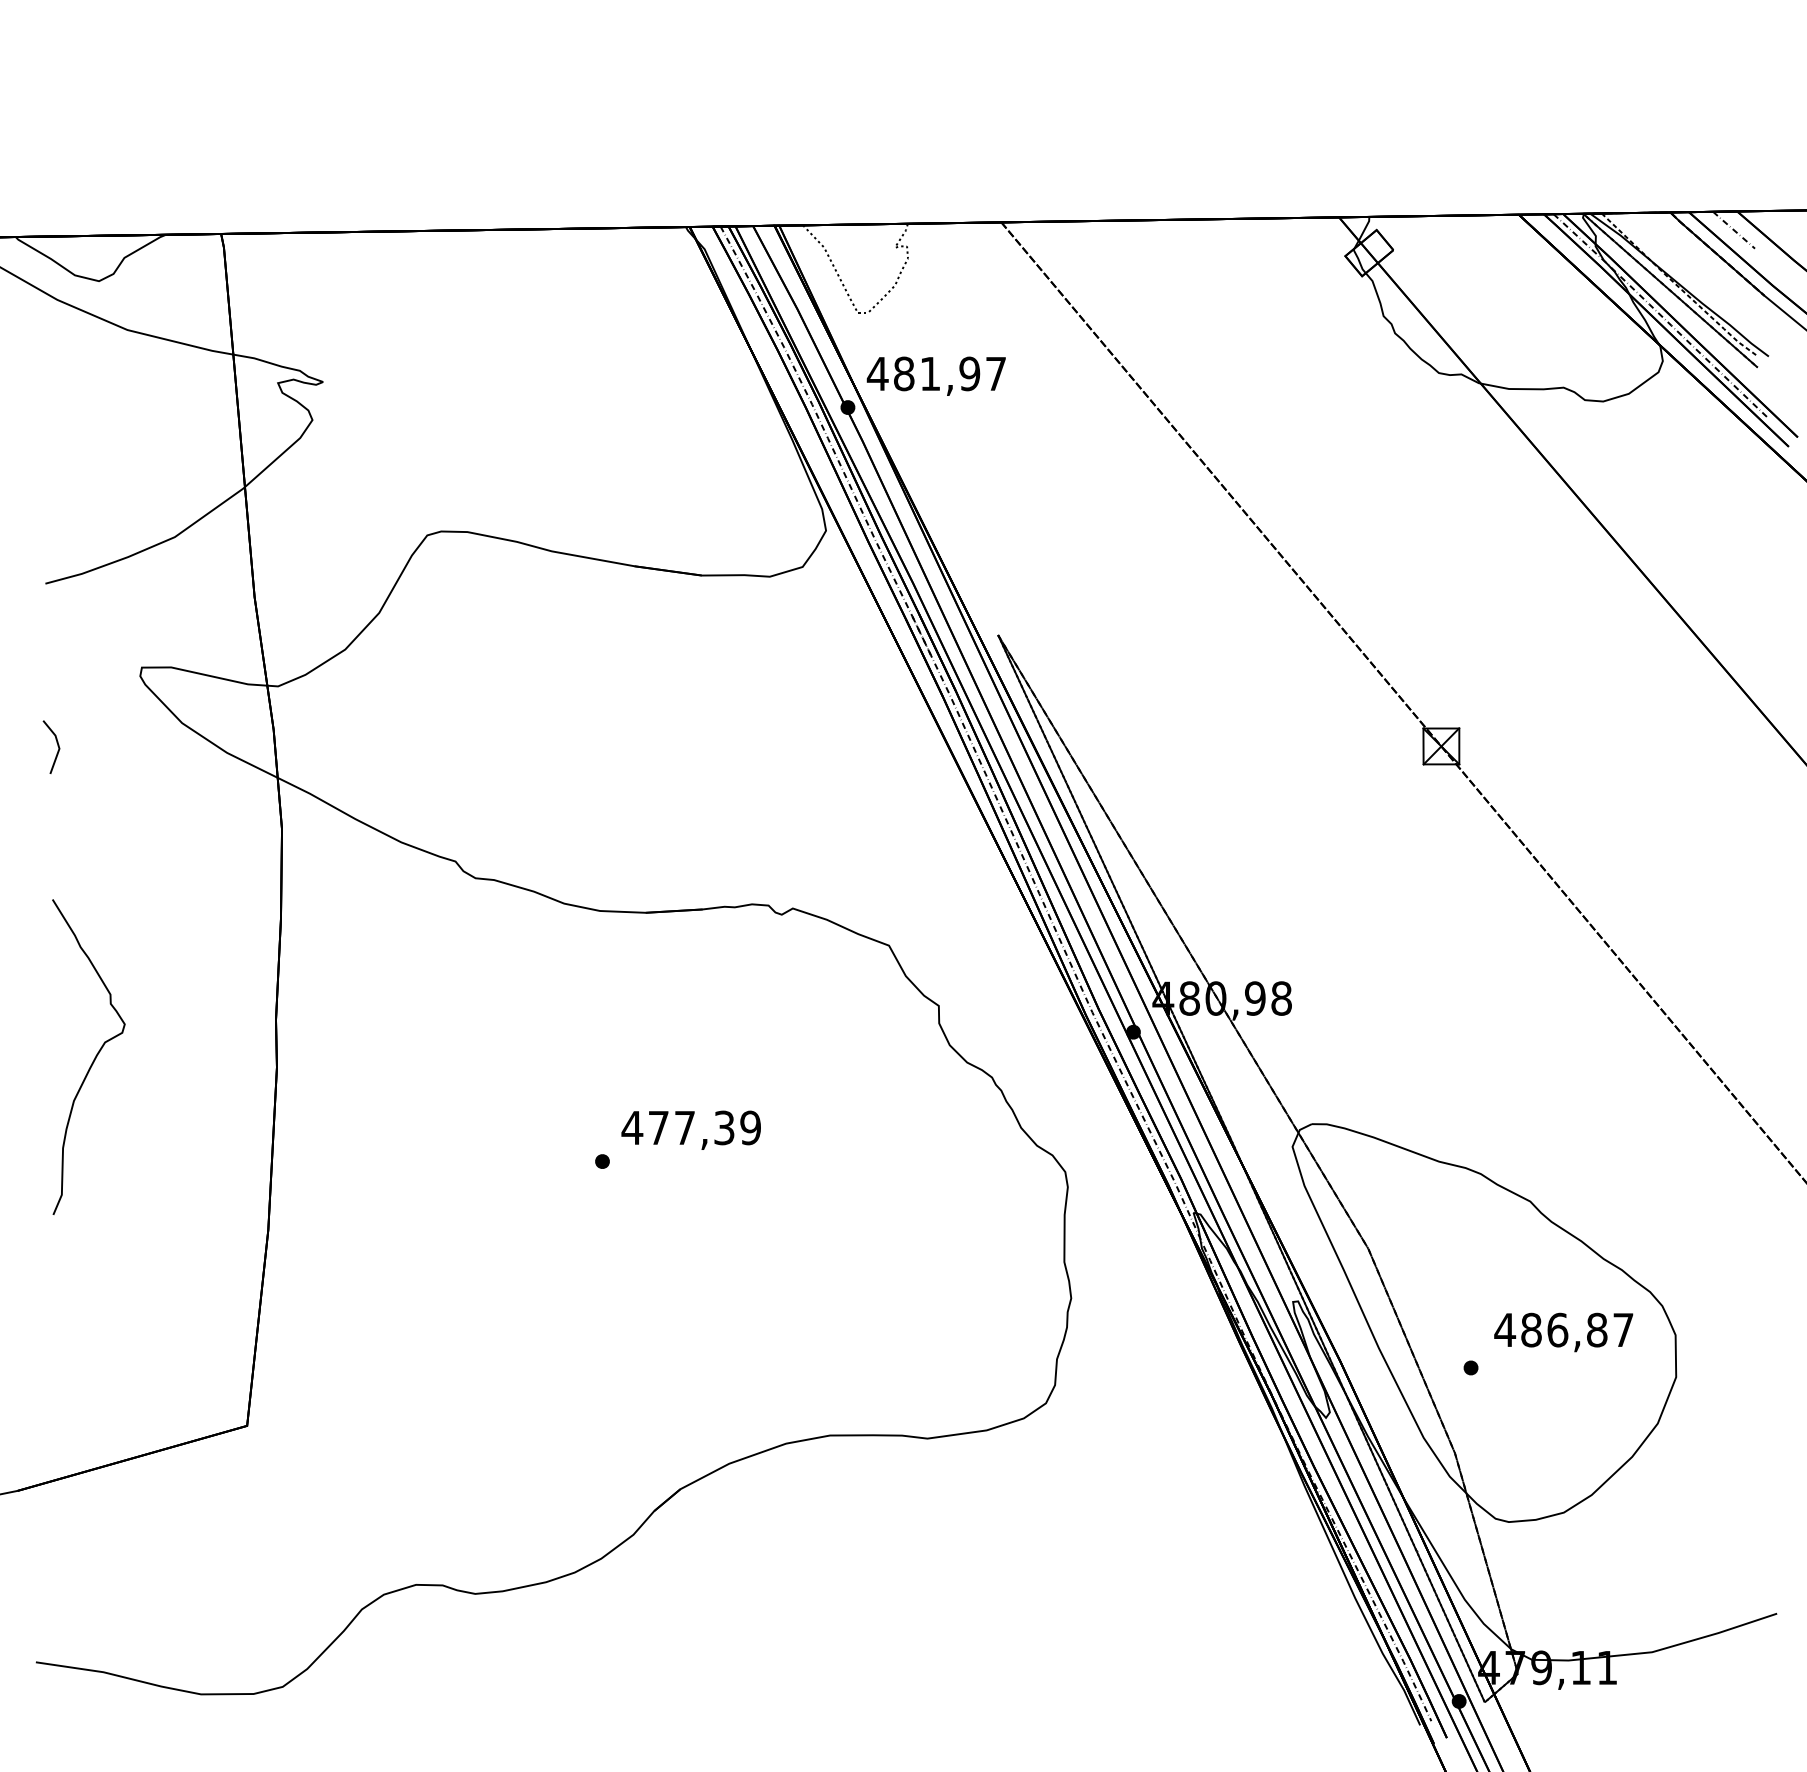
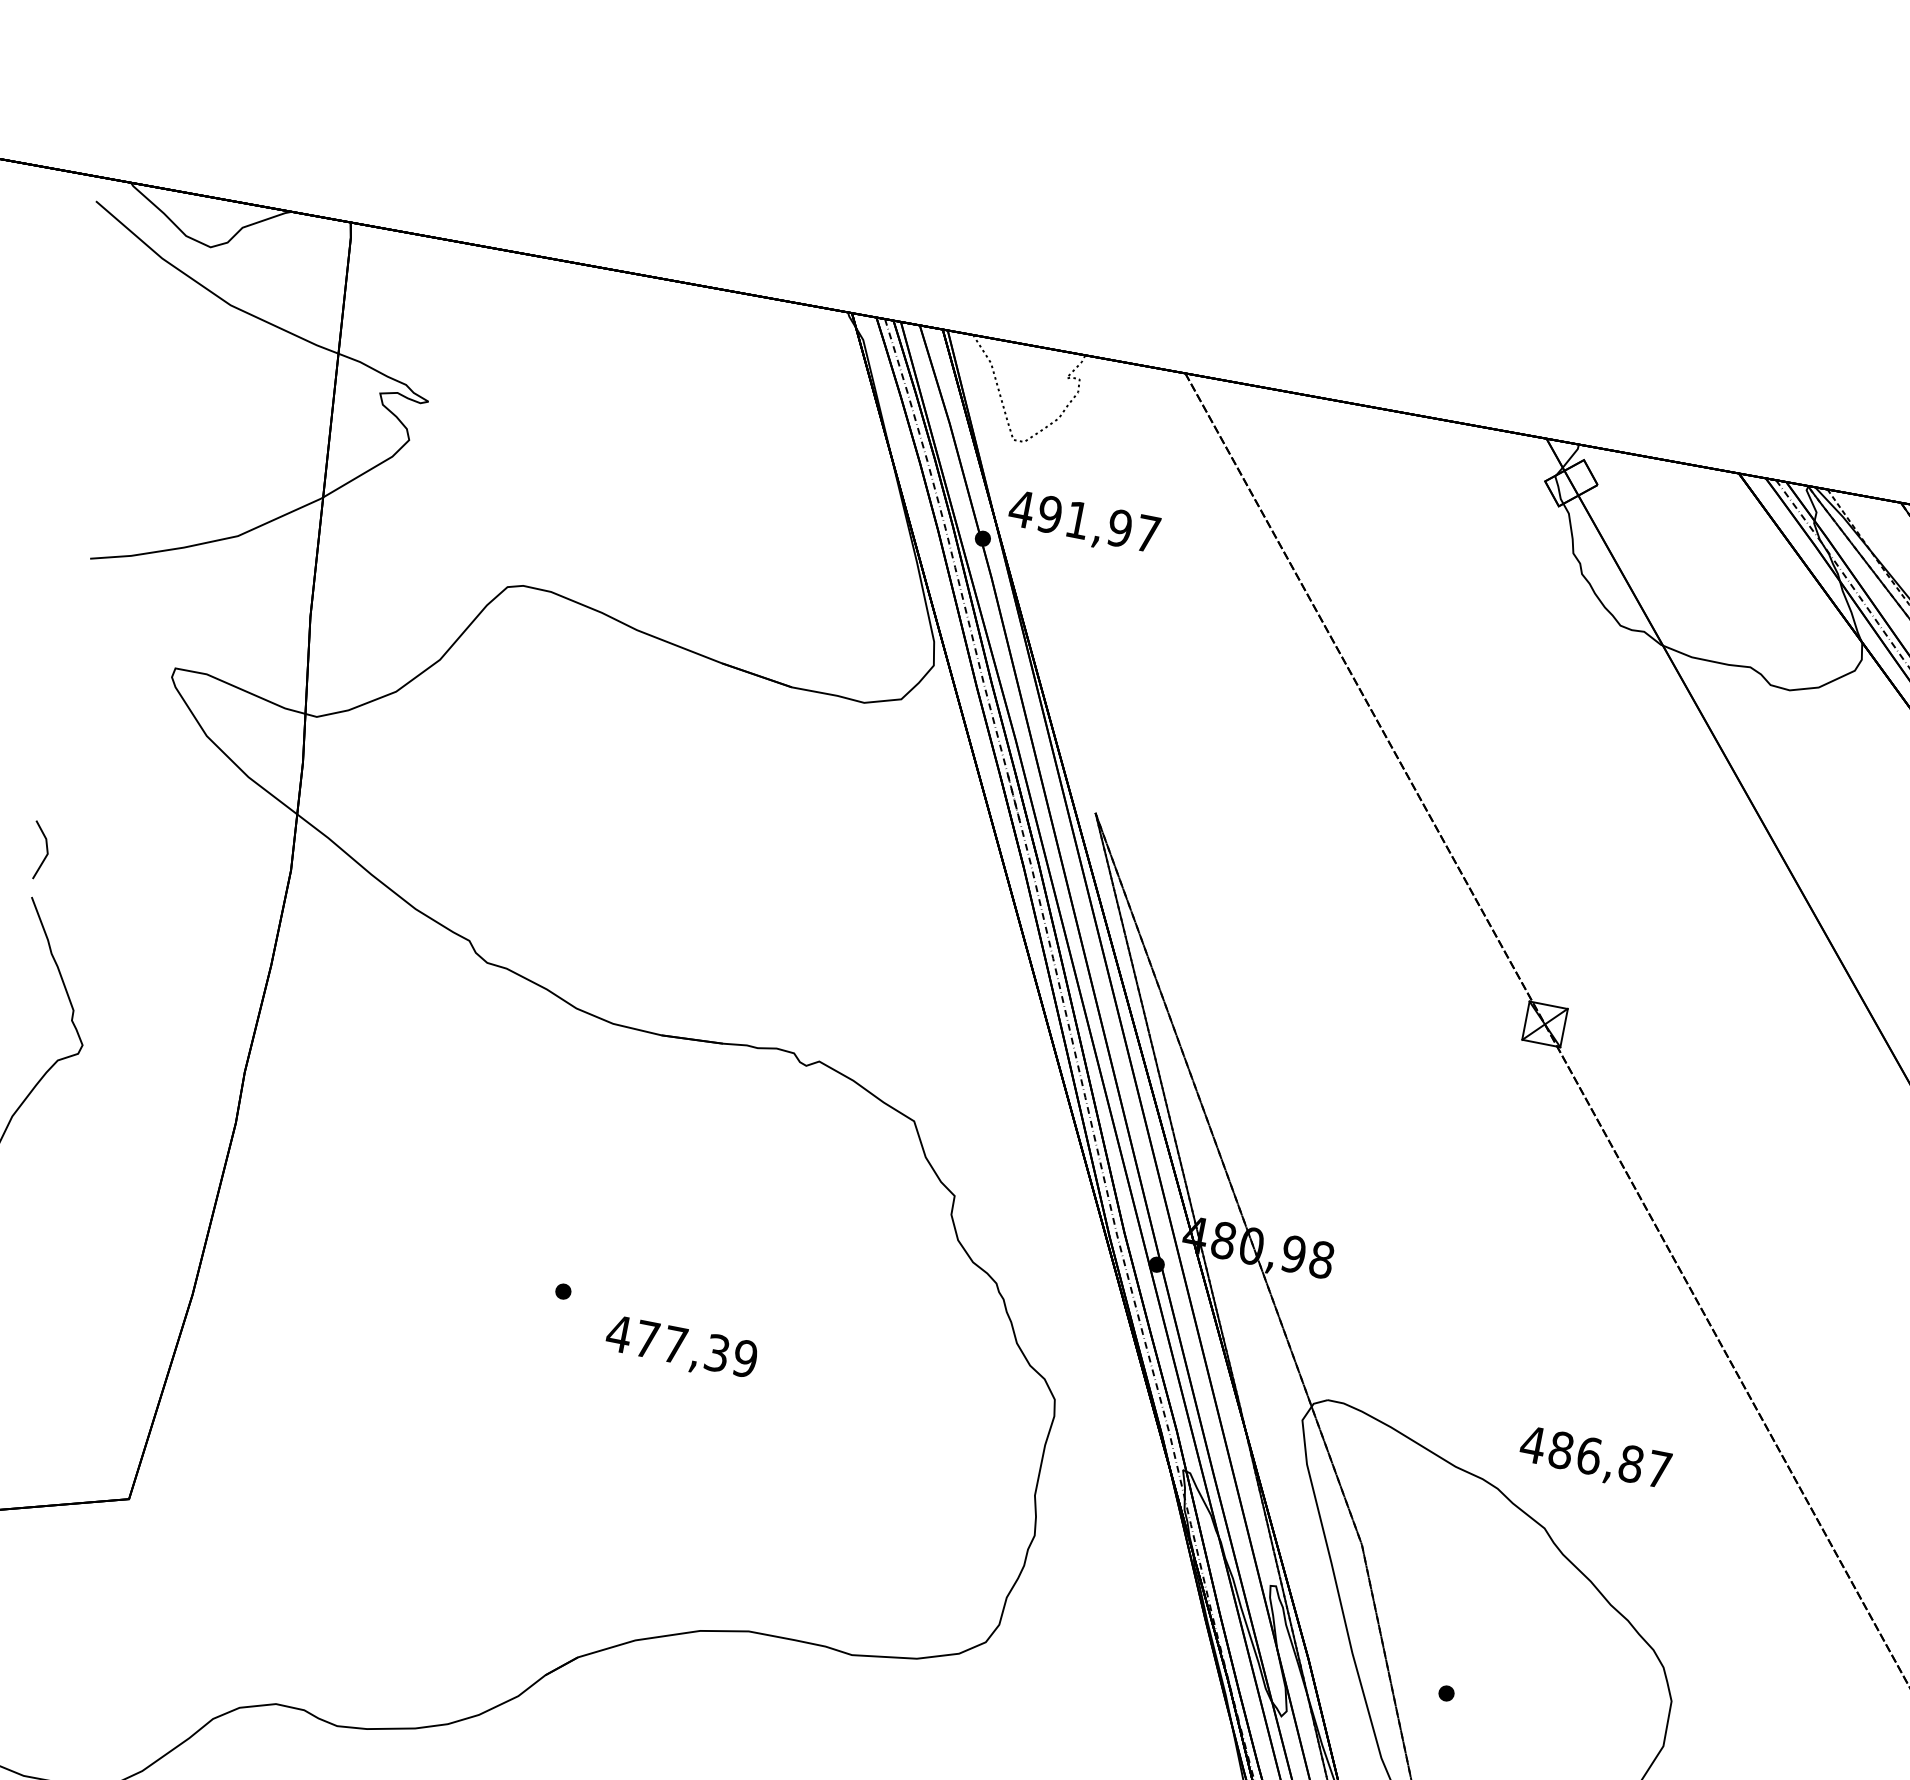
text: (903, 373) -> (1049, 514), 481,97 -> 491,97
line: (57, 746) -> (46, 851), moved
text: (690, 1129) -> (680, 1347), moved
text: (1563, 1332) -> (1594, 1459), moved

